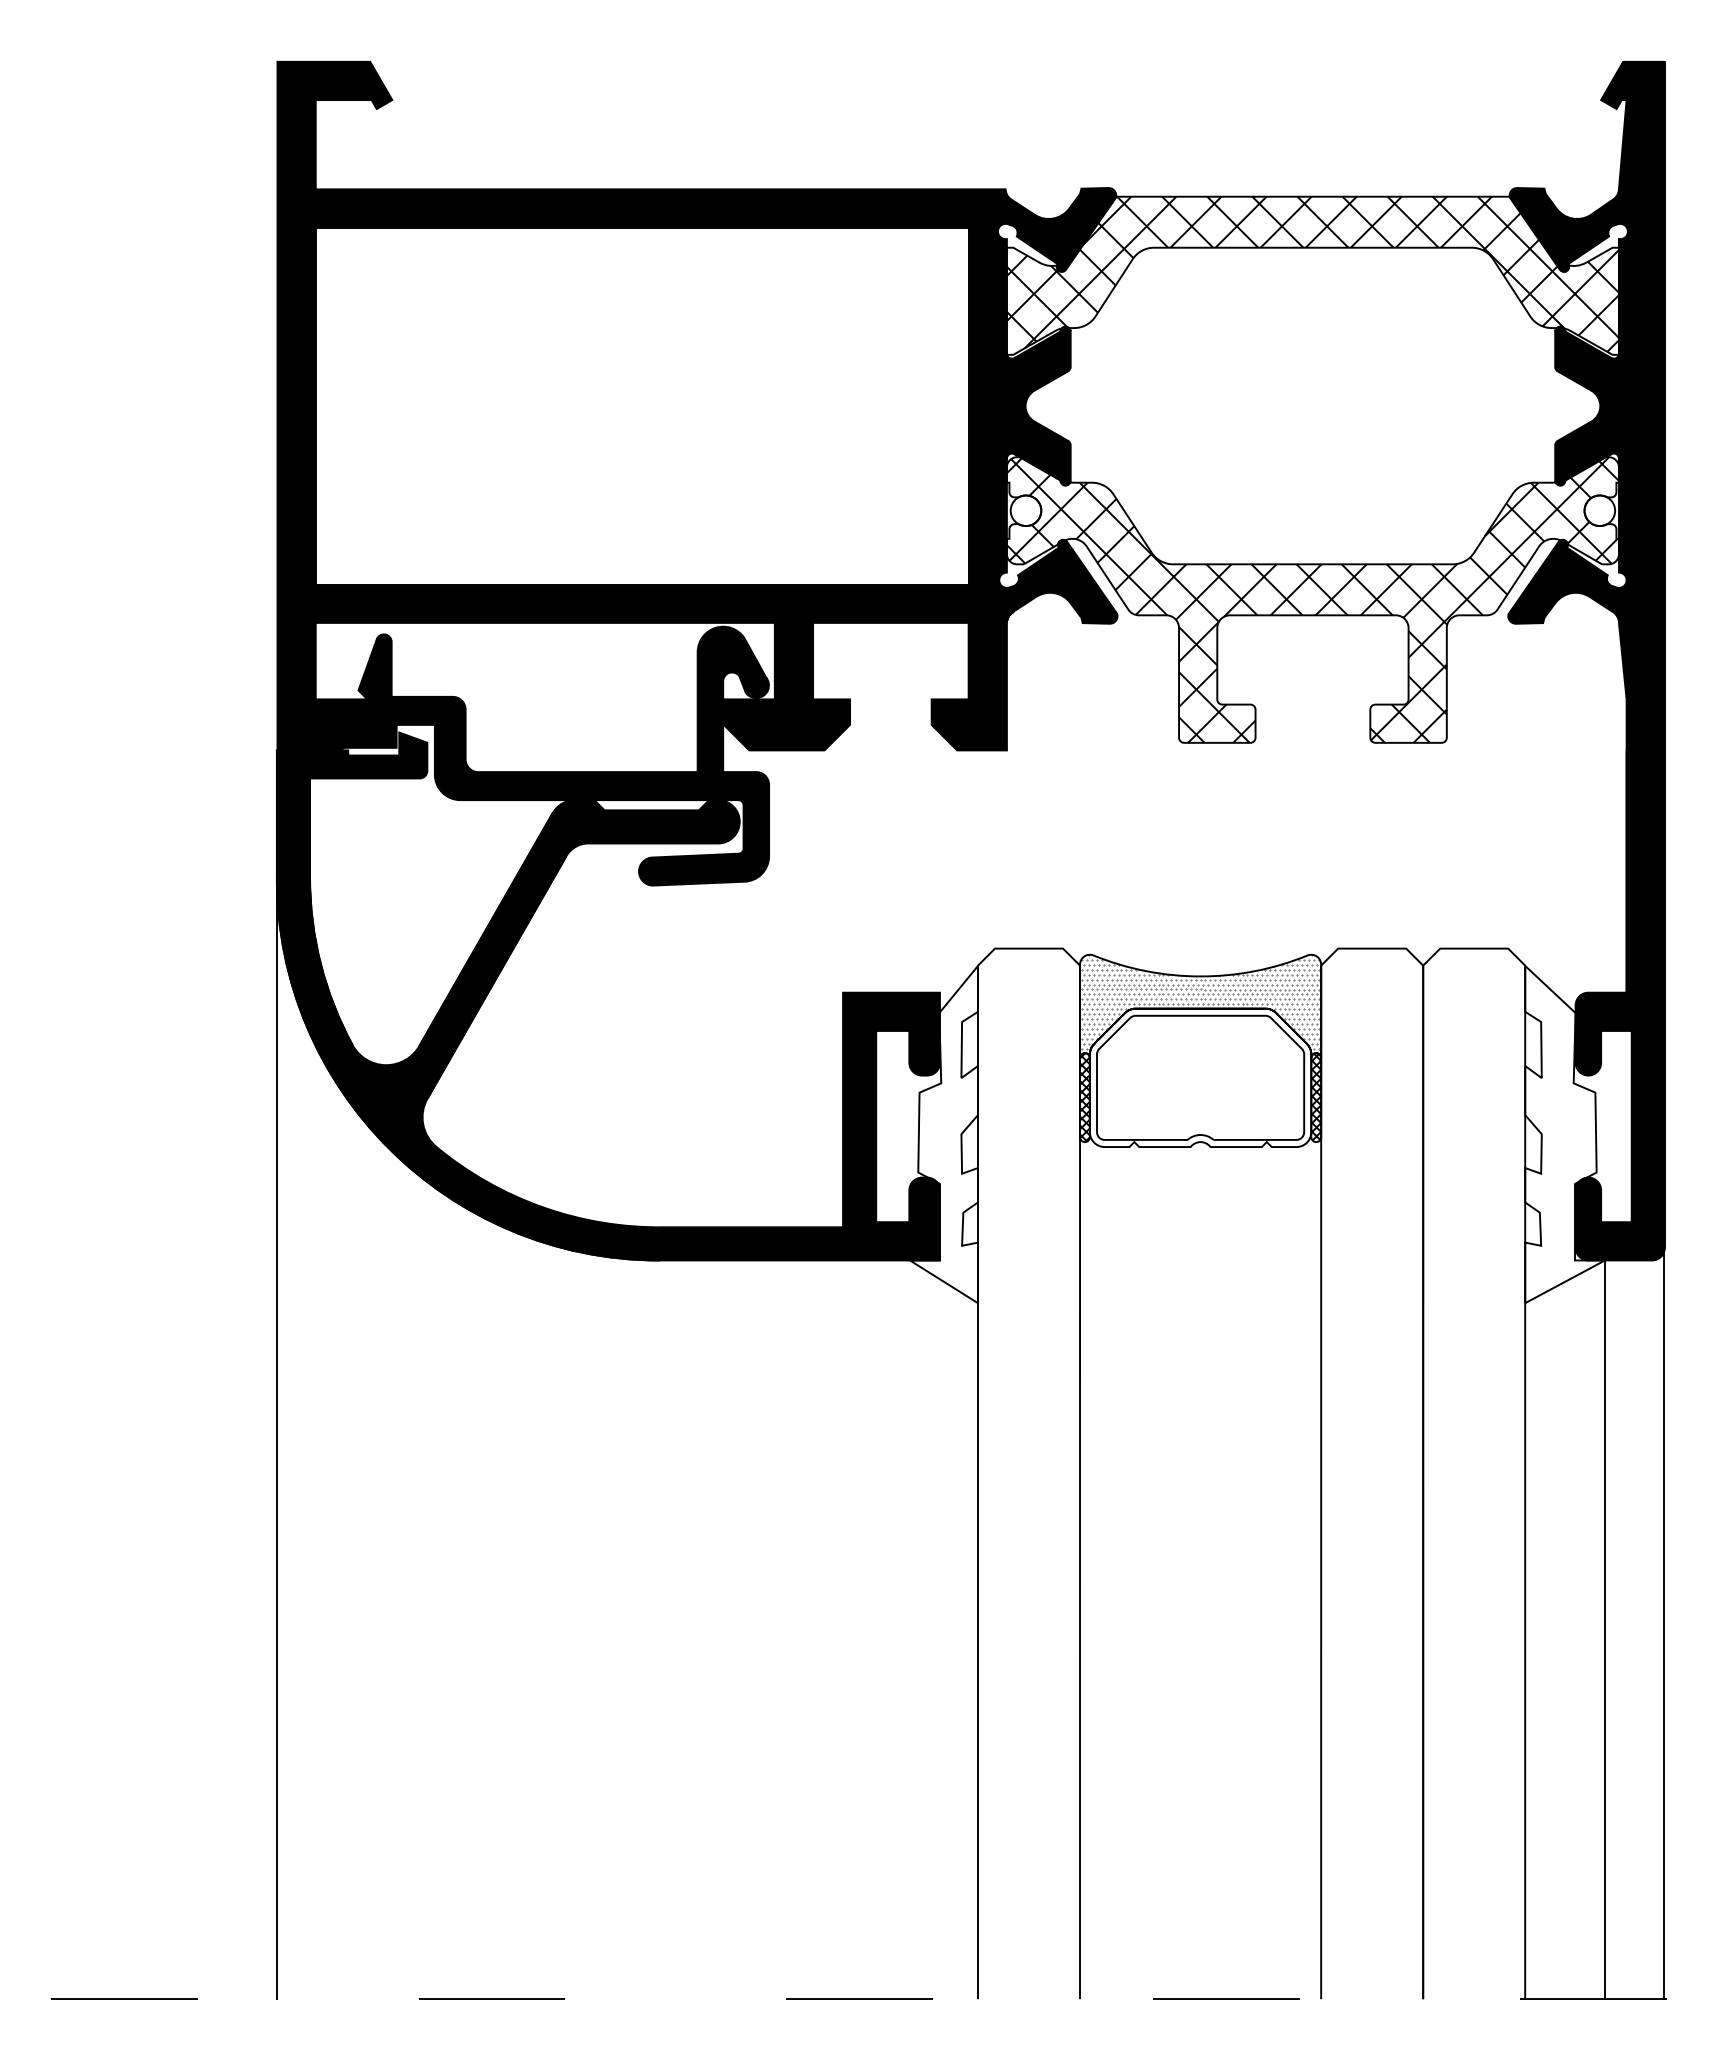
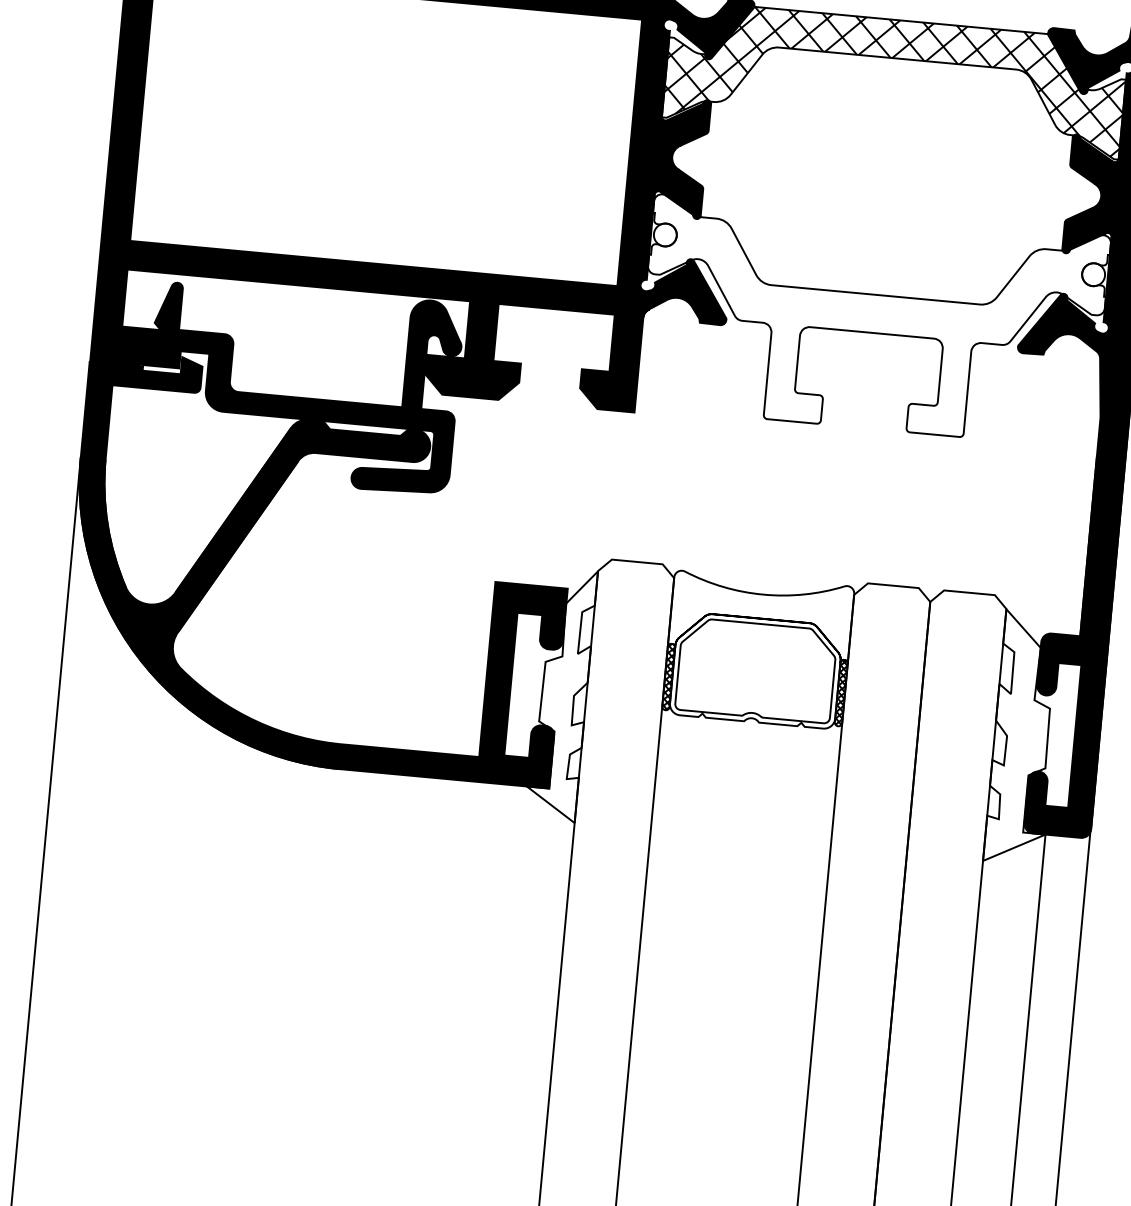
hatch: (1312, 599) -> (873, 321), removed
hatch: (1200, 1003) -> (761, 614), removed

